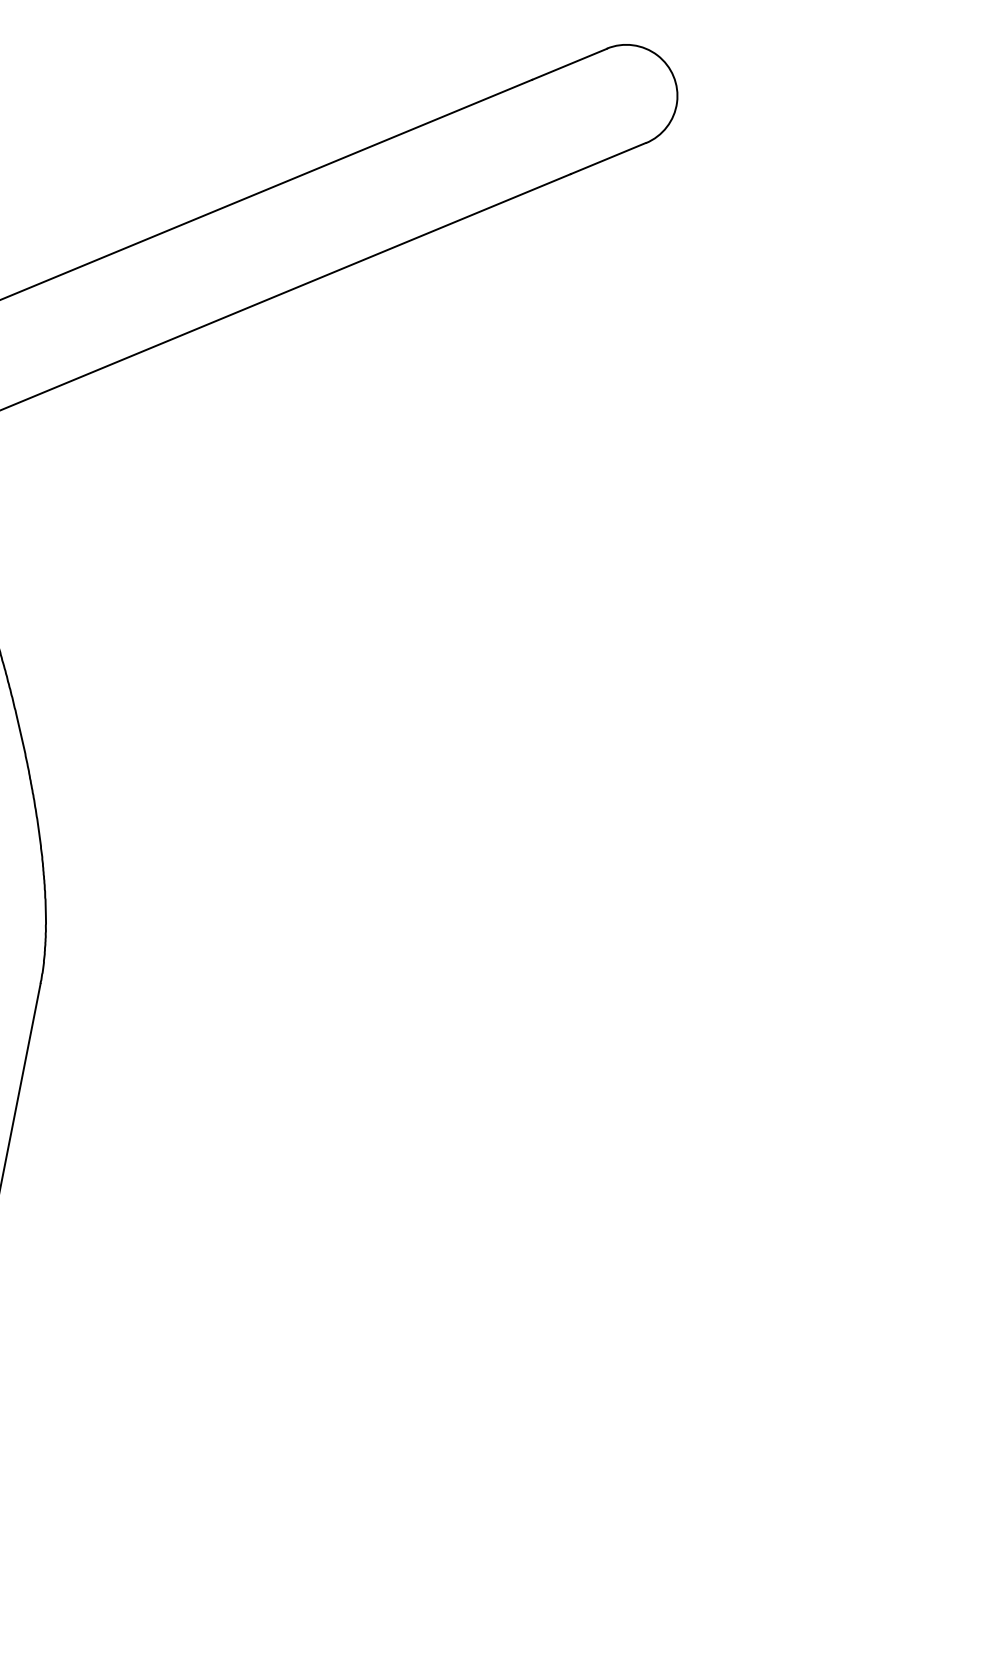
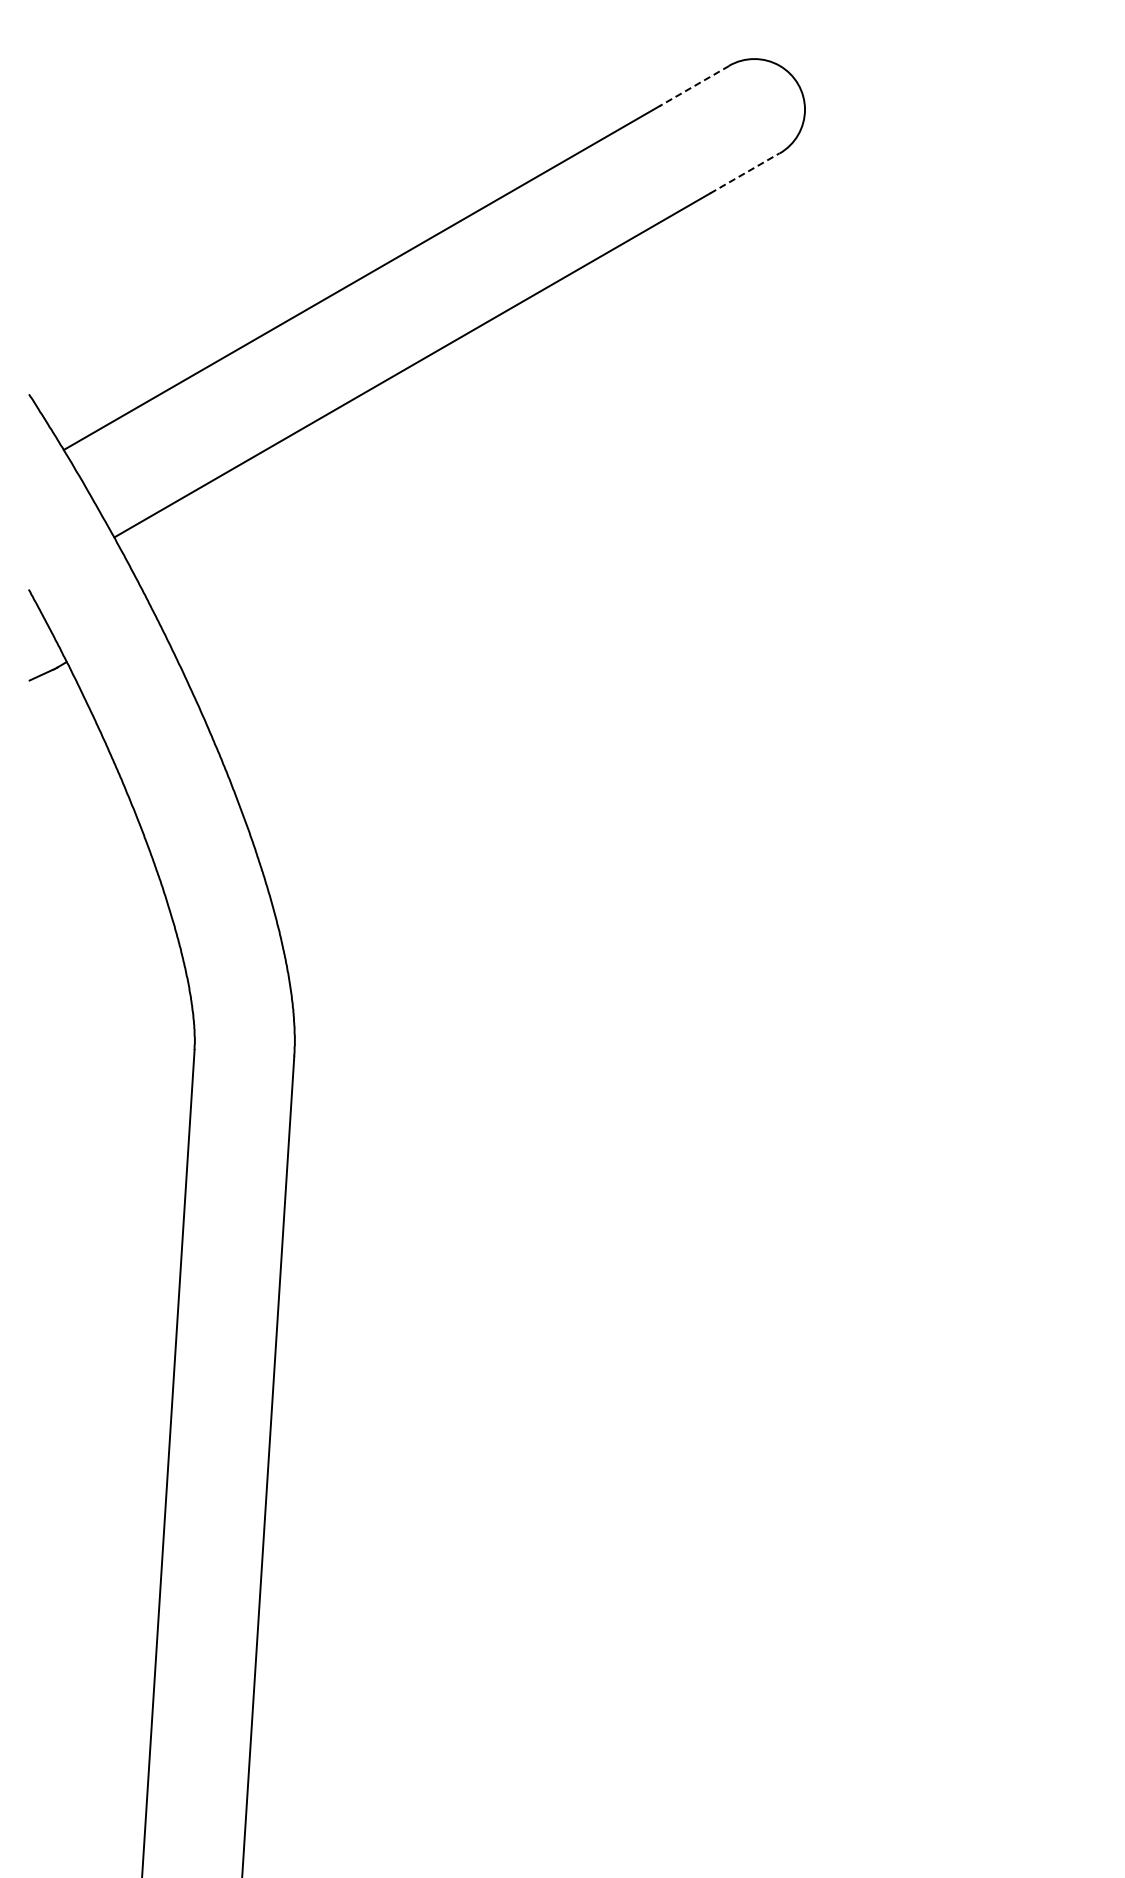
line: (569, 64) -> (694, 86), solid -> dashed
line: (609, 158) -> (745, 173), solid -> dashed

